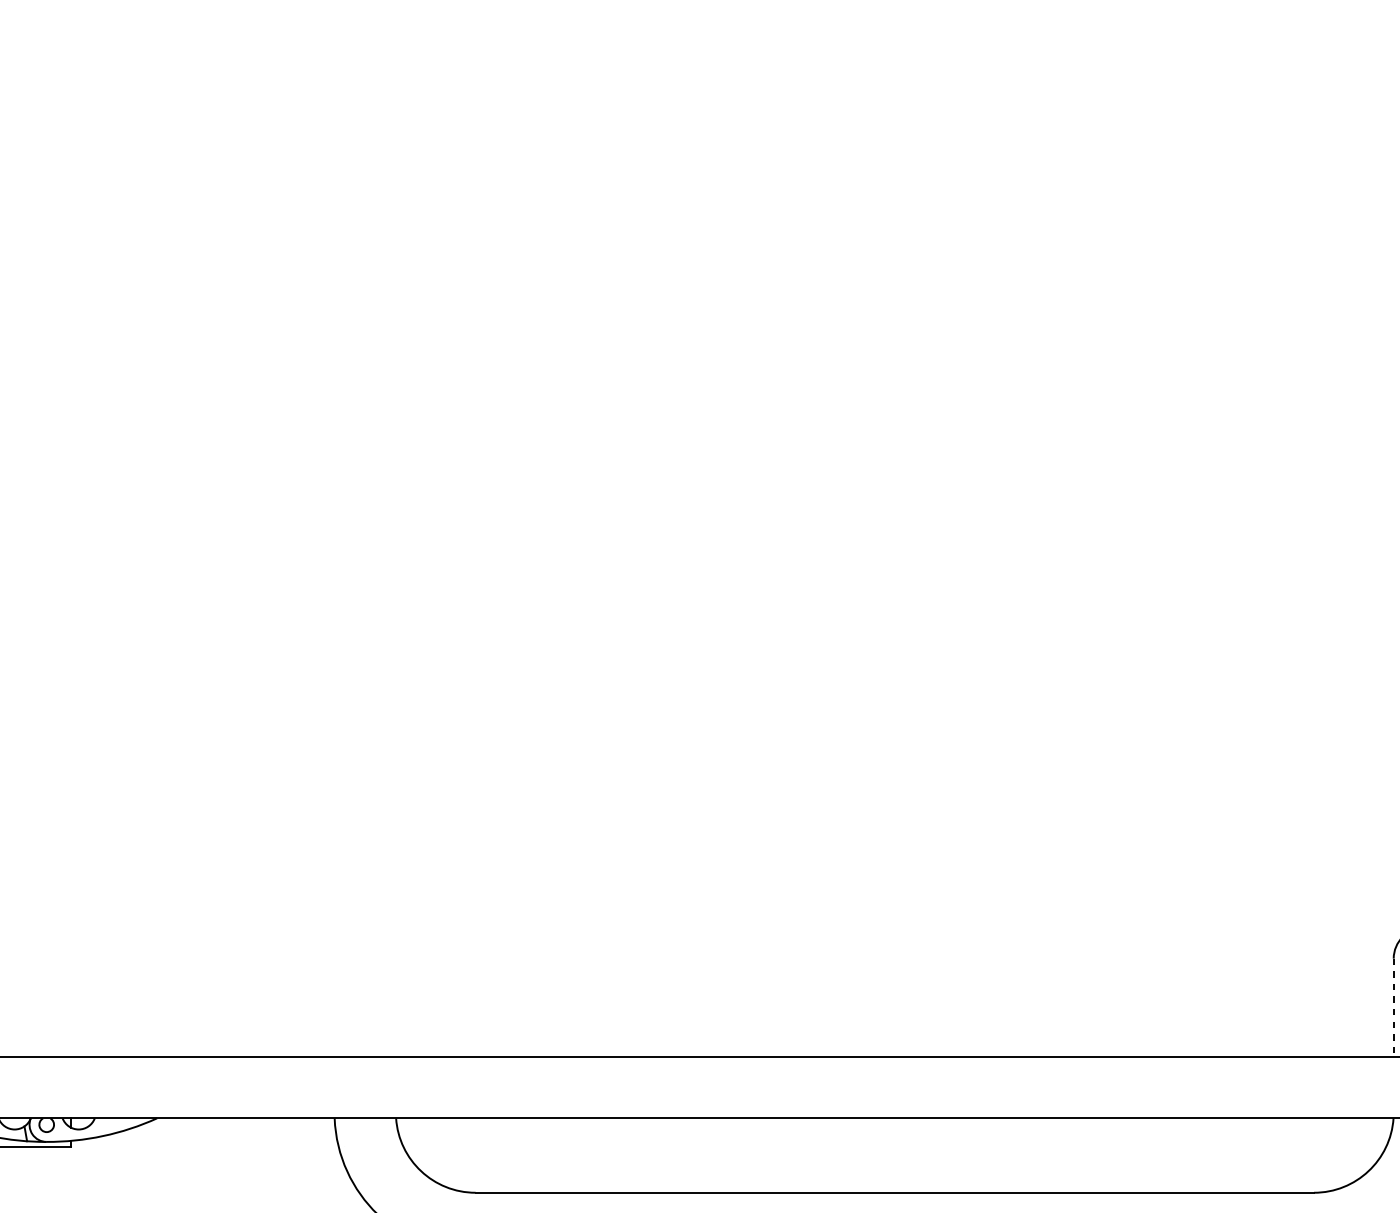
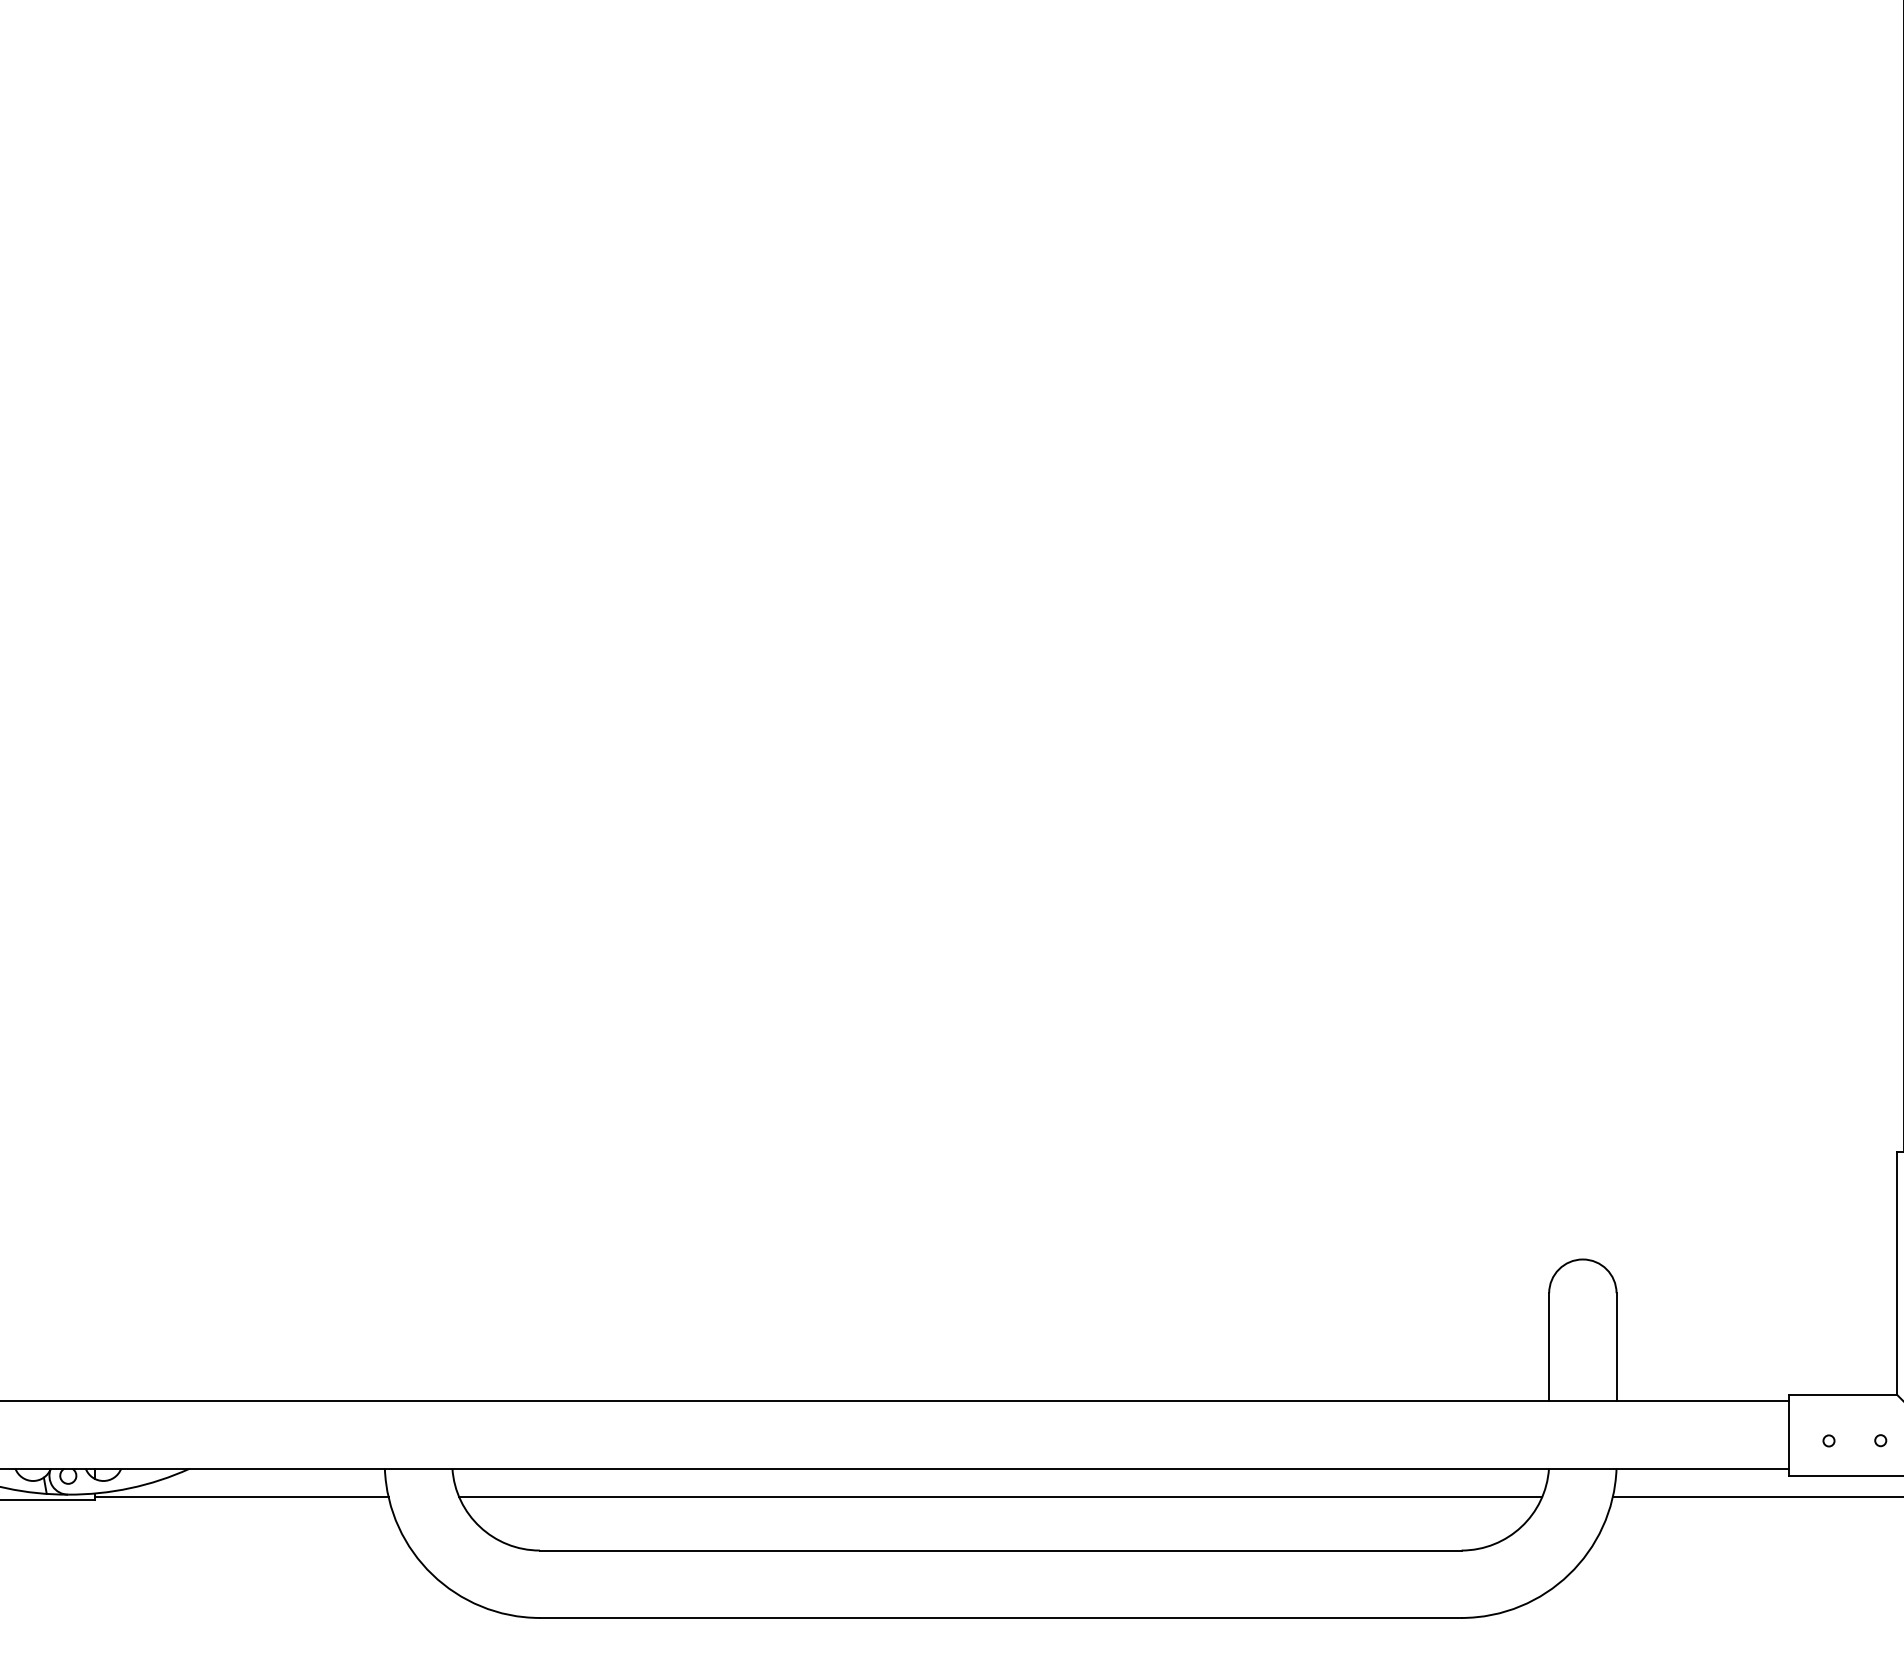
line: (1394, 1008) -> (1549, 1347), dashed -> solid
line: (204, 1143) -> (241, 1496), added
line: (894, 1143) -> (1000, 1496), added

